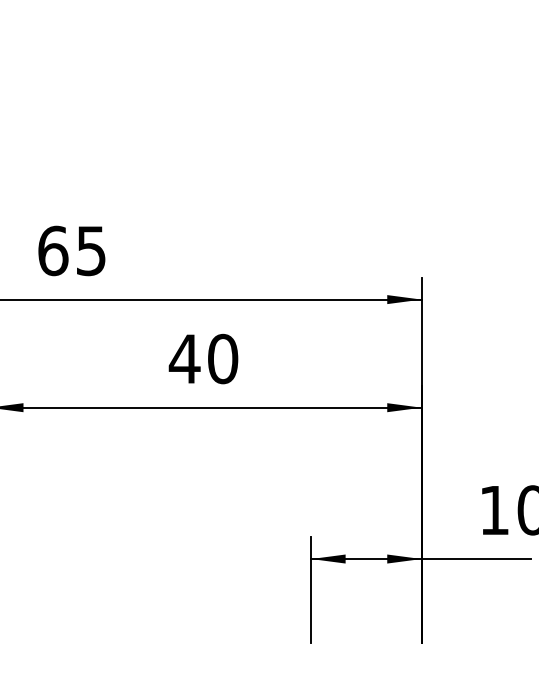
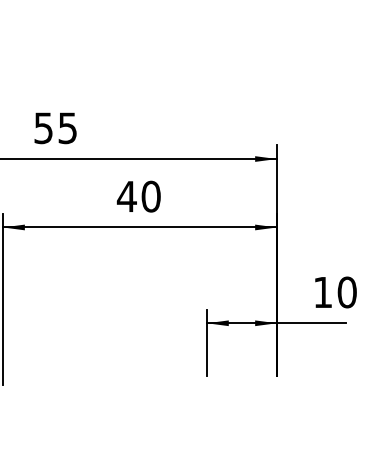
text: (52, 251) -> (43, 128), 65 -> 55

